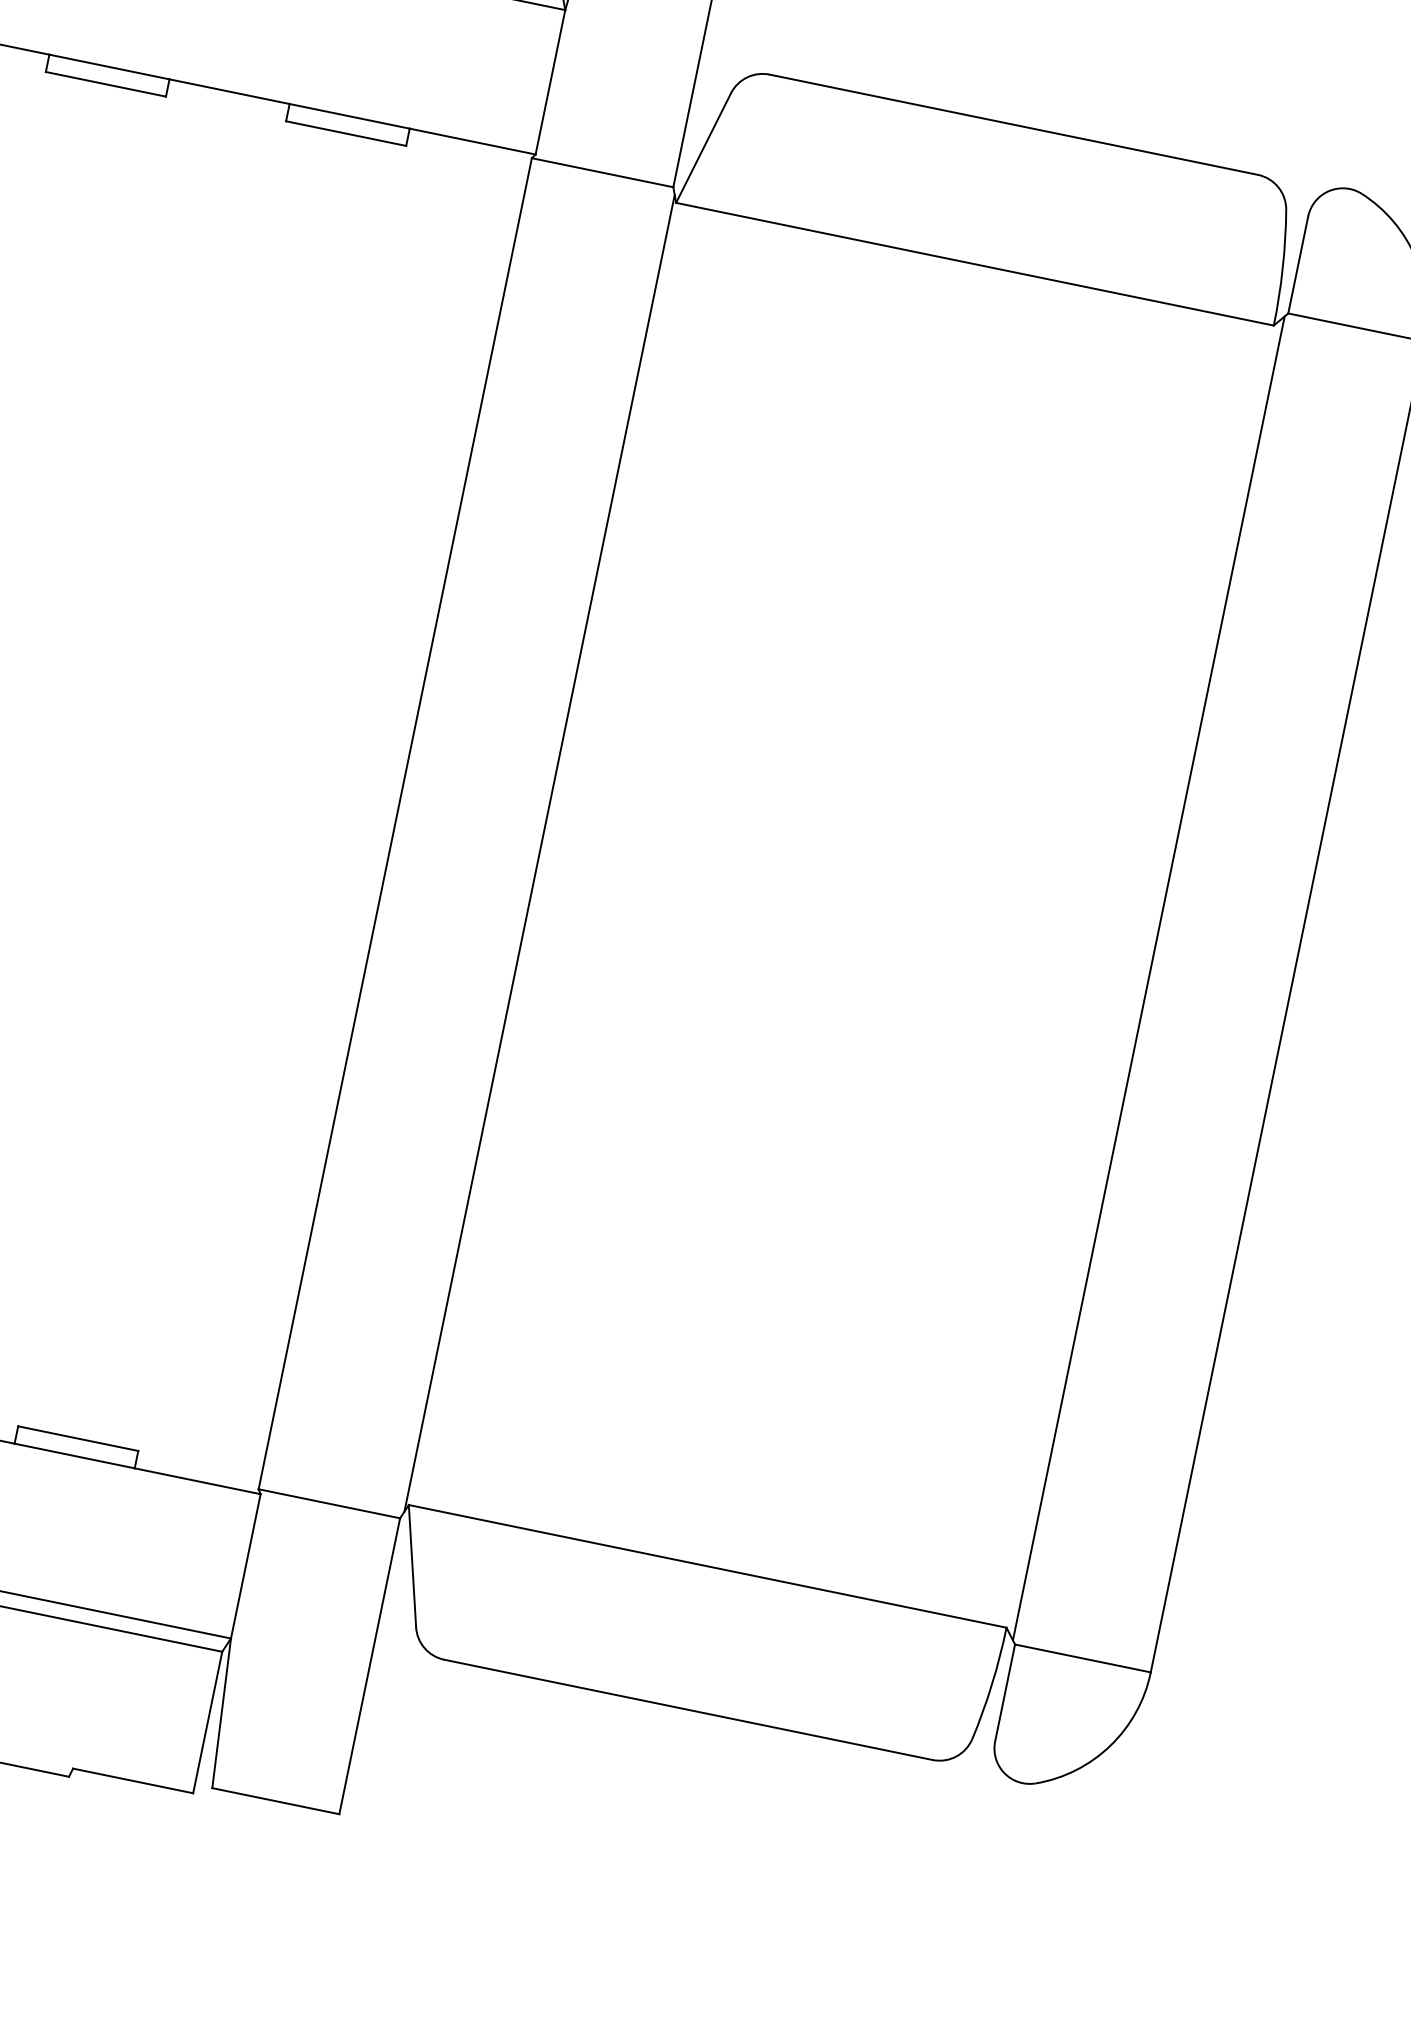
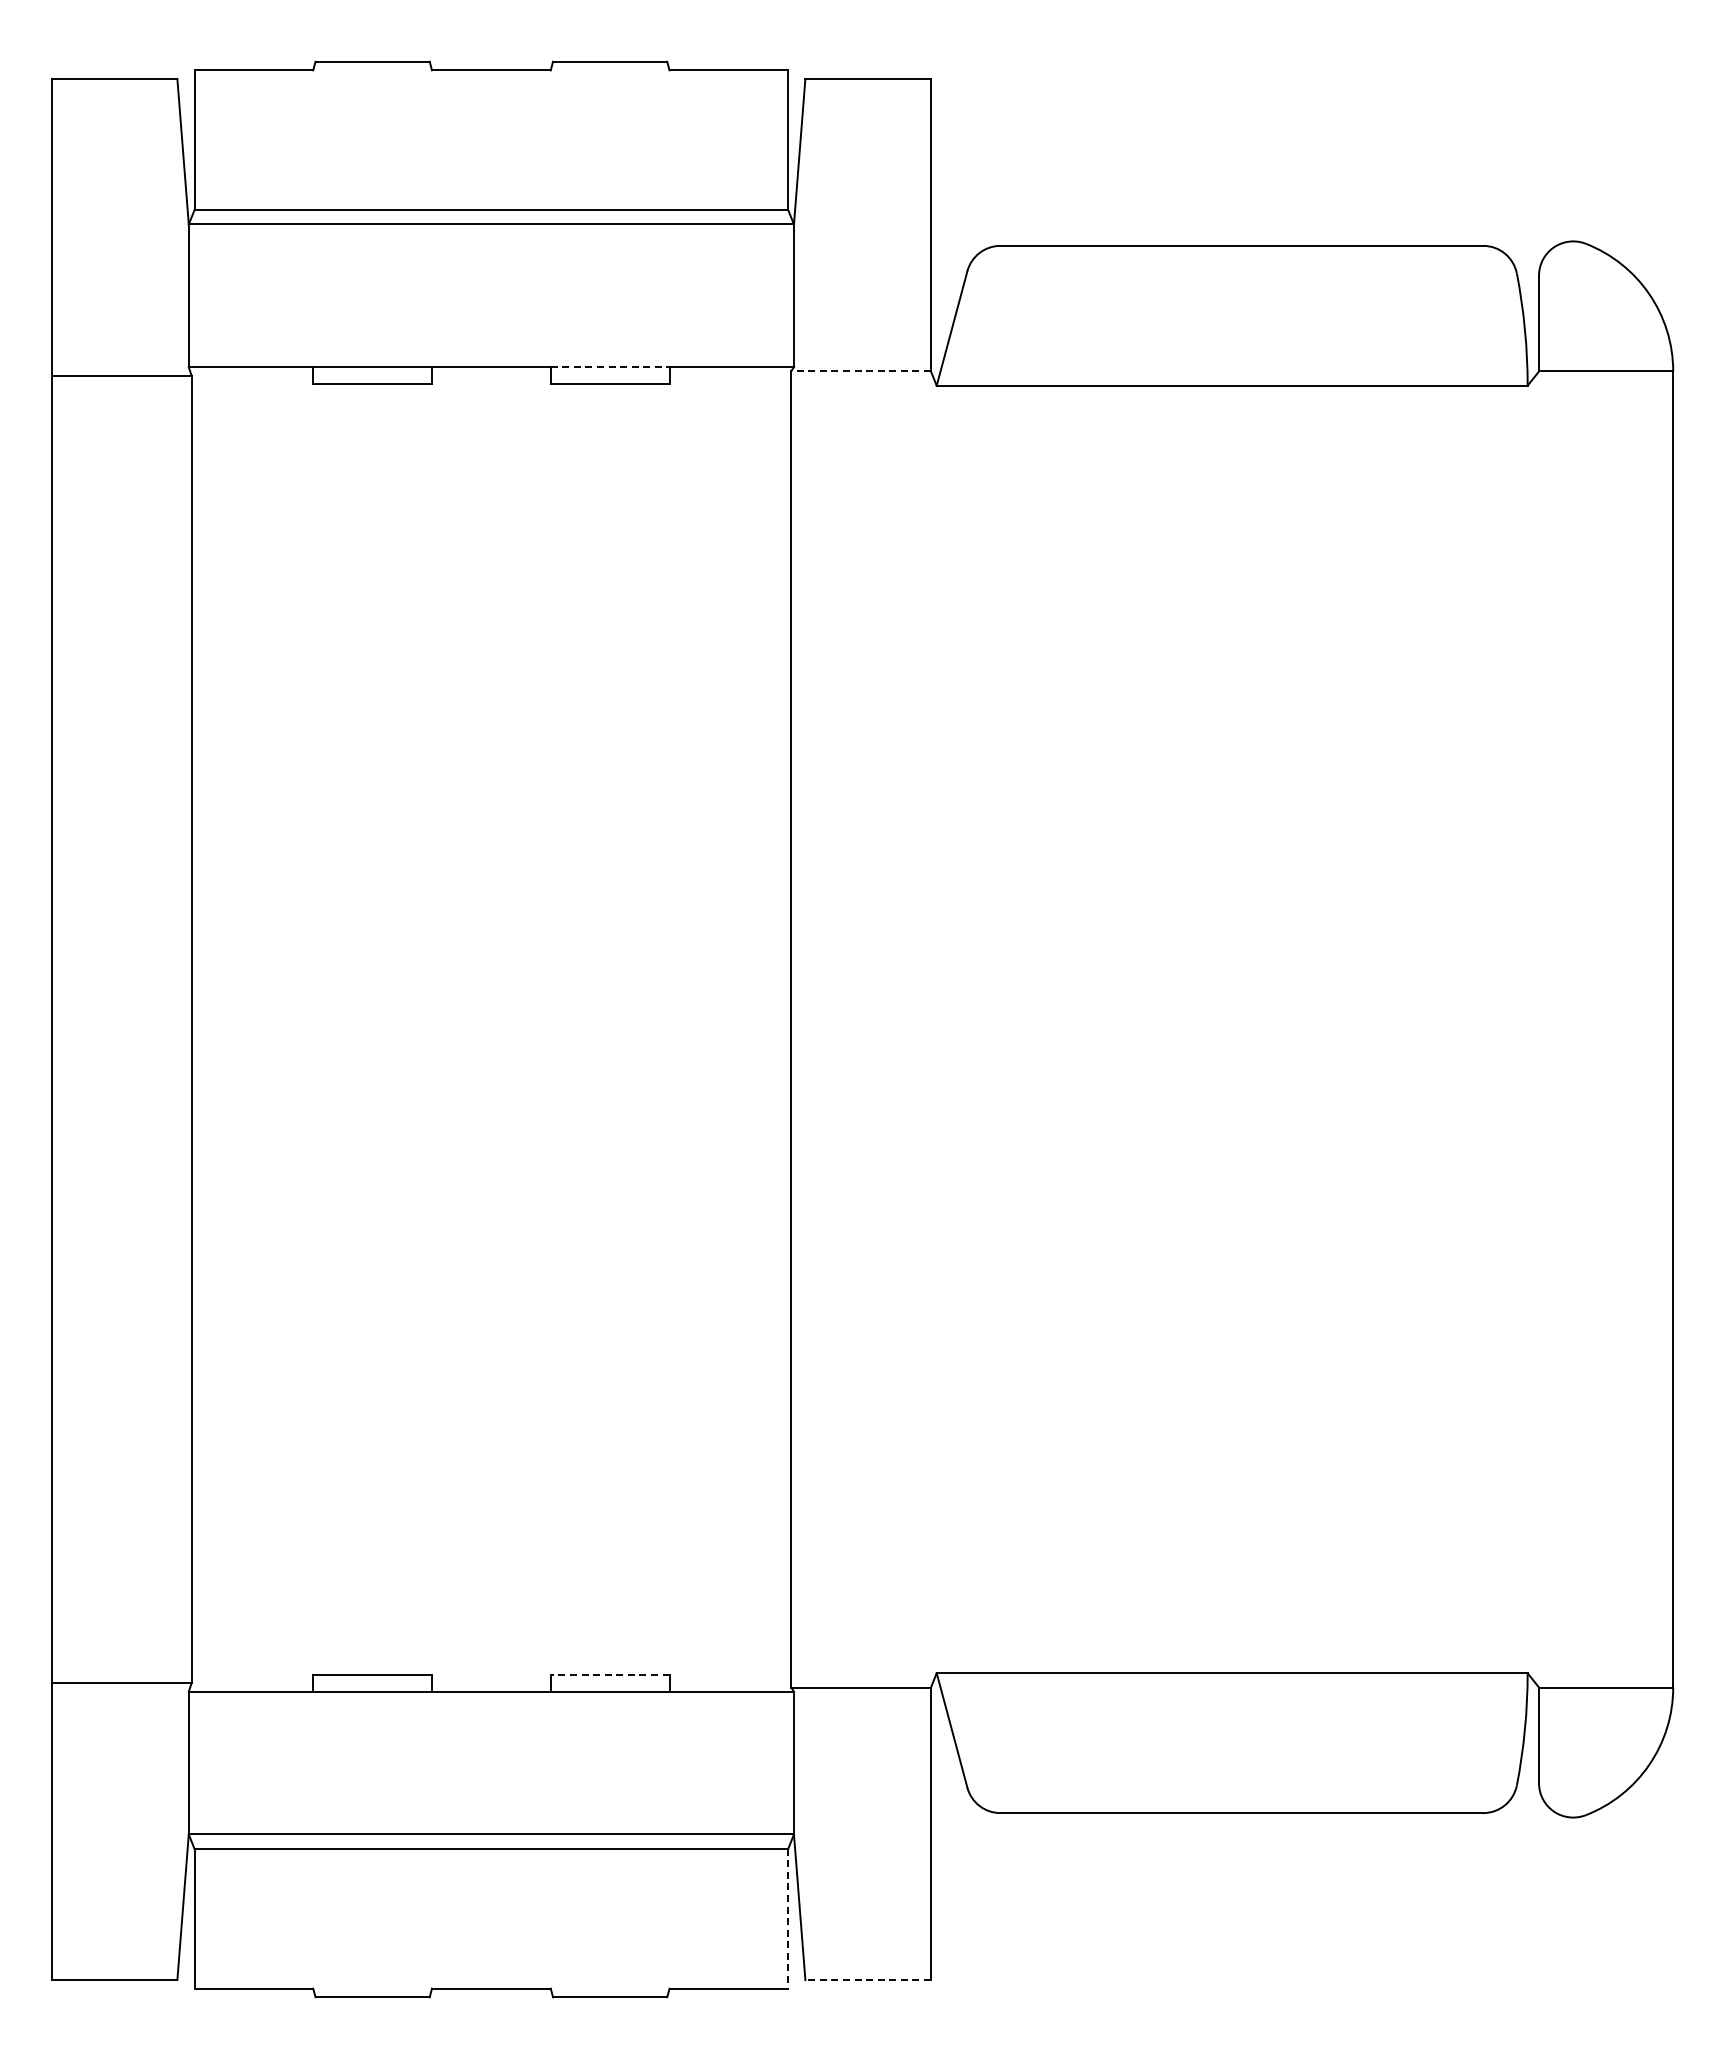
line: (349, 116) -> (610, 367), solid -> dashed
line: (603, 172) -> (861, 371), solid -> dashed
line: (539, 853) -> (933, 1029), removed
line: (1149, 978) -> (1536, 1029), removed
line: (77, 1438) -> (609, 1674), solid -> dashed
line: (208, 1722) -> (788, 1918), solid -> dashed
line: (276, 1801) -> (868, 1980), solid -> dashed

